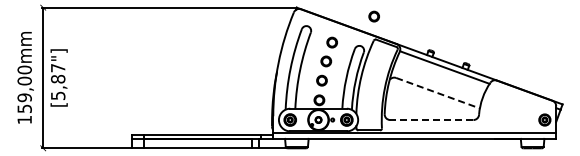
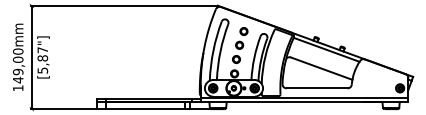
part: (373, 16) -> (274, 12), removed
line: (438, 93) -> (322, 68), dashed -> solid
text: (24, 108) -> (18, 79), 159,00mm -> 149,00mm
line: (431, 120) -> (316, 88), dashed -> solid

